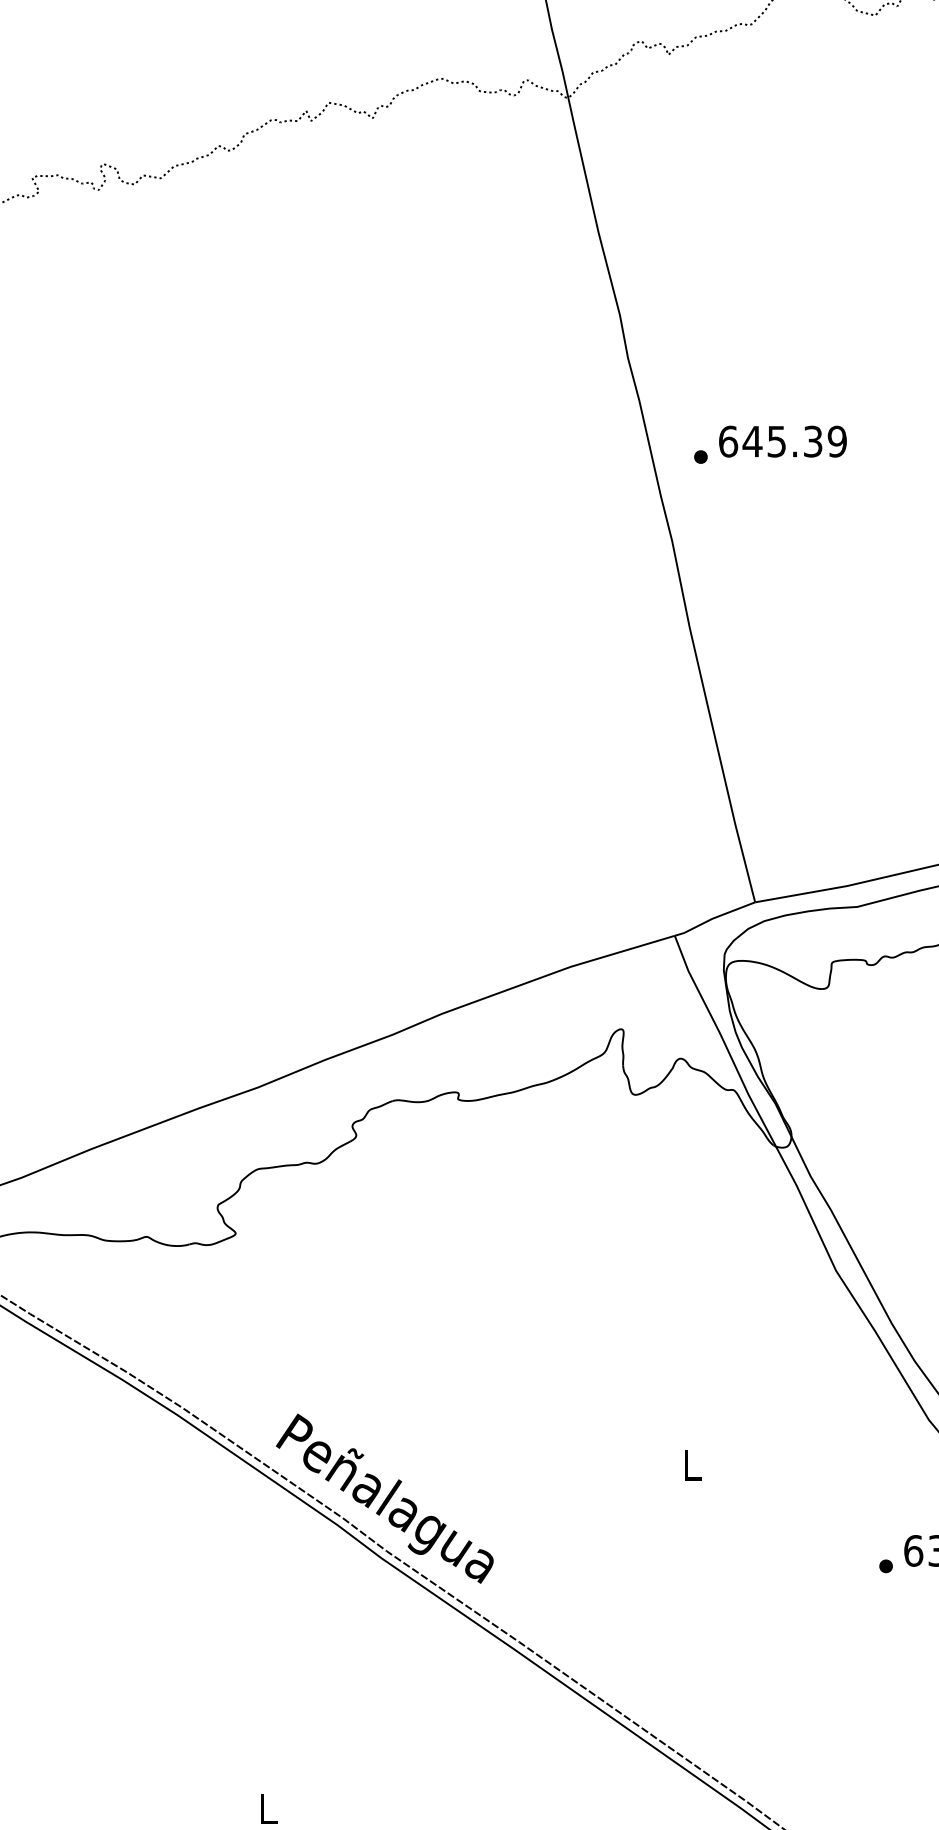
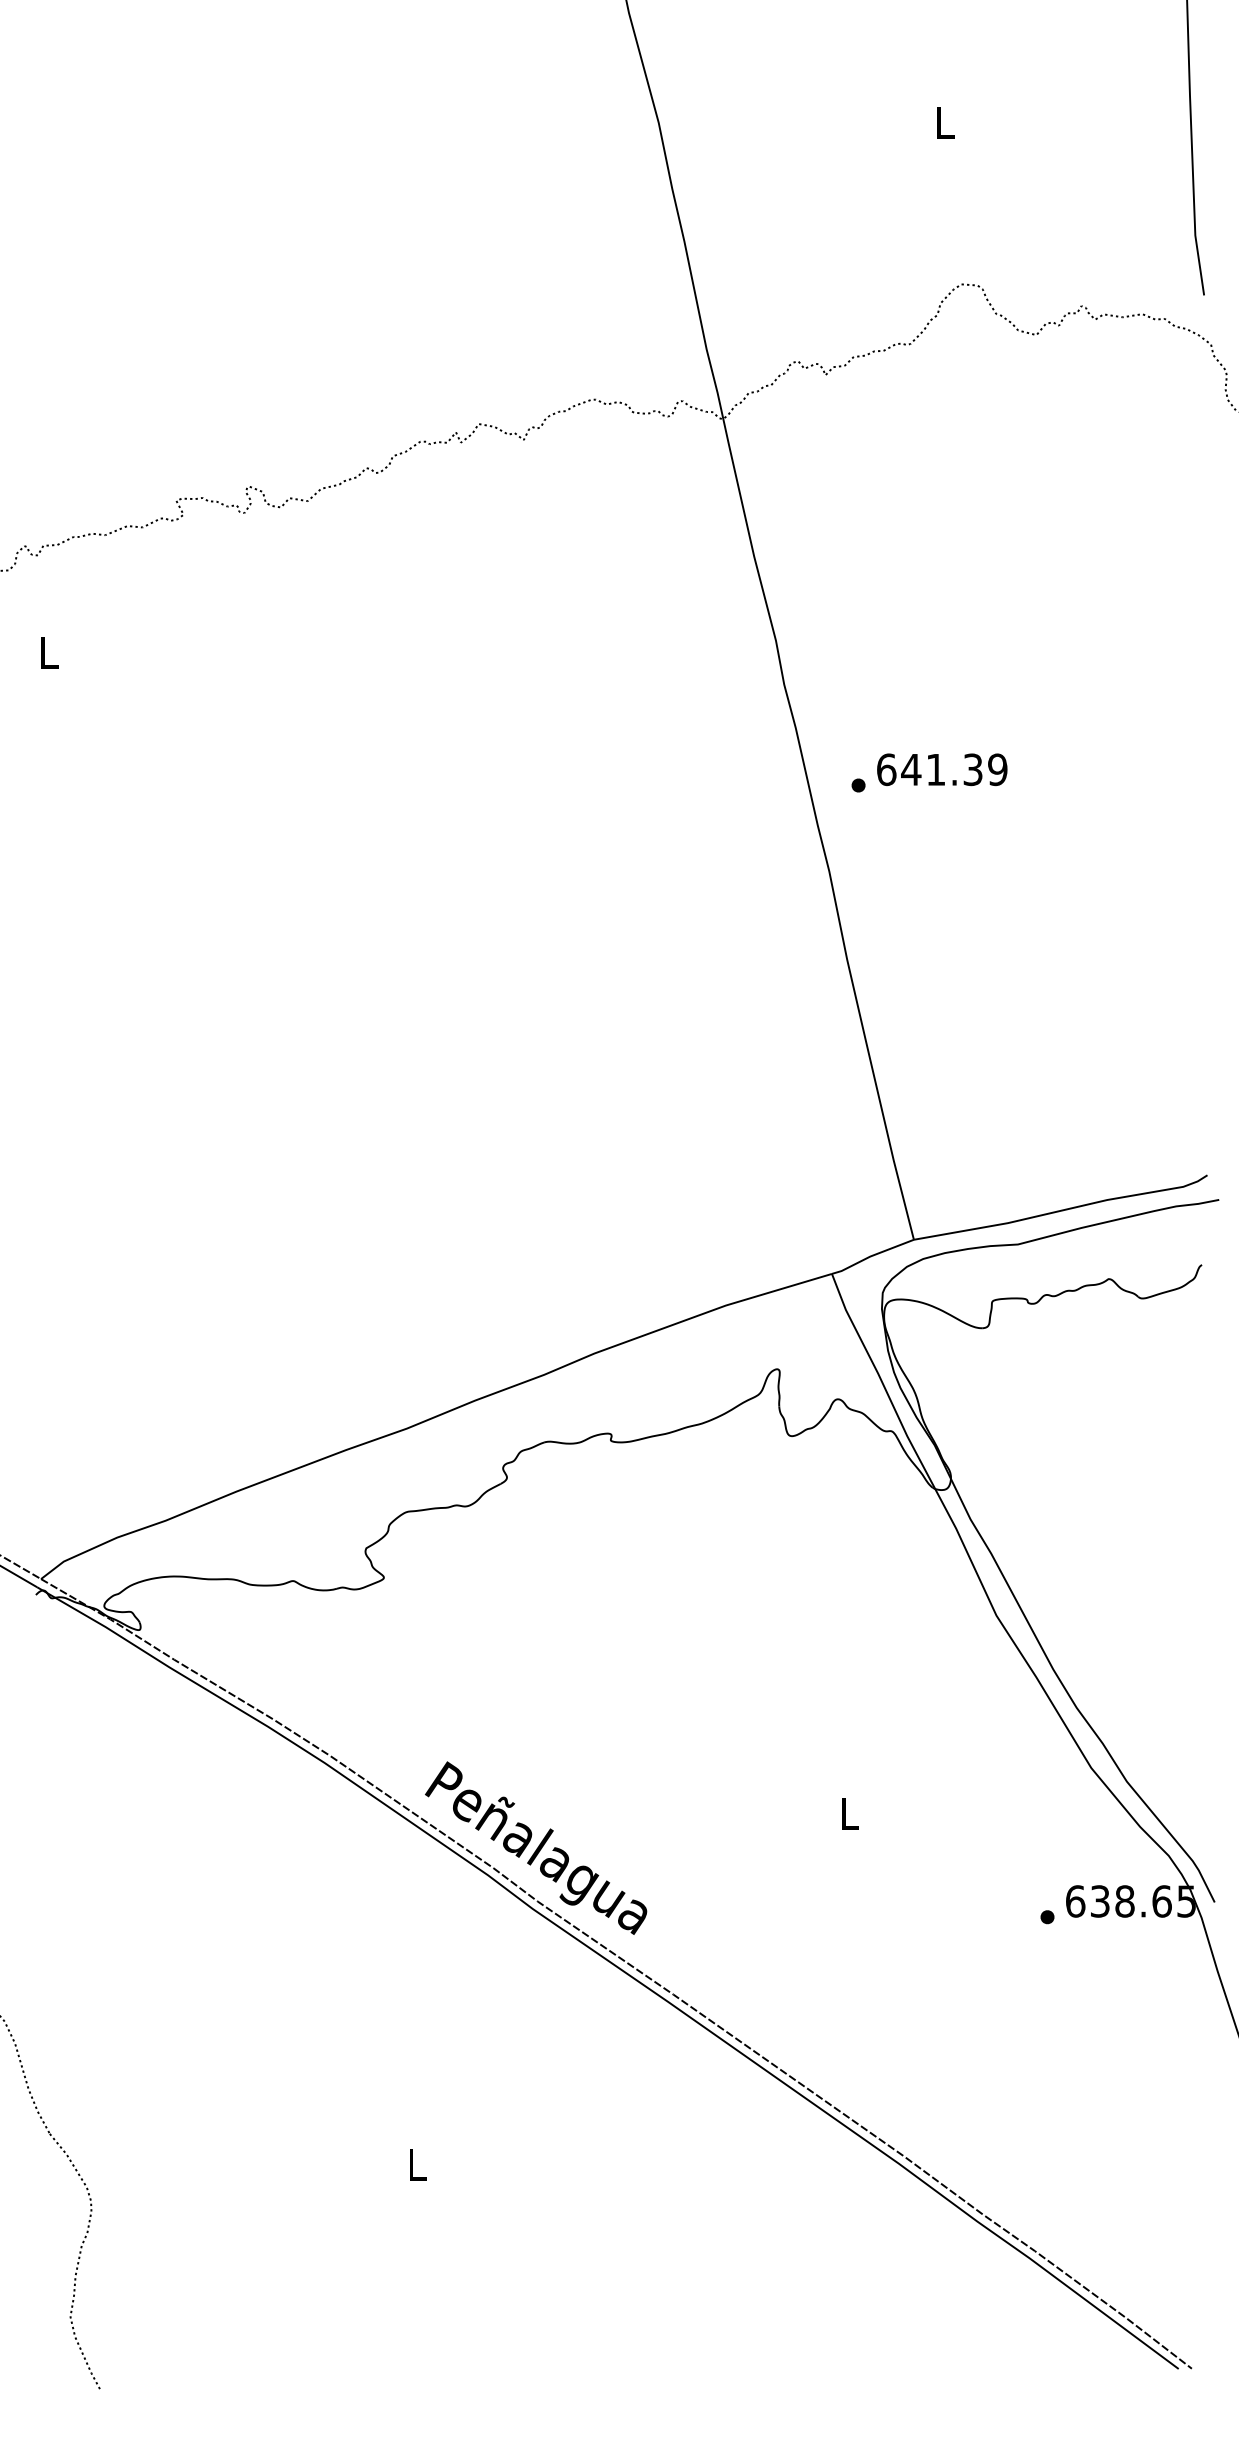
text: (776, 442) -> (935, 770), 645.39 -> 641.39

